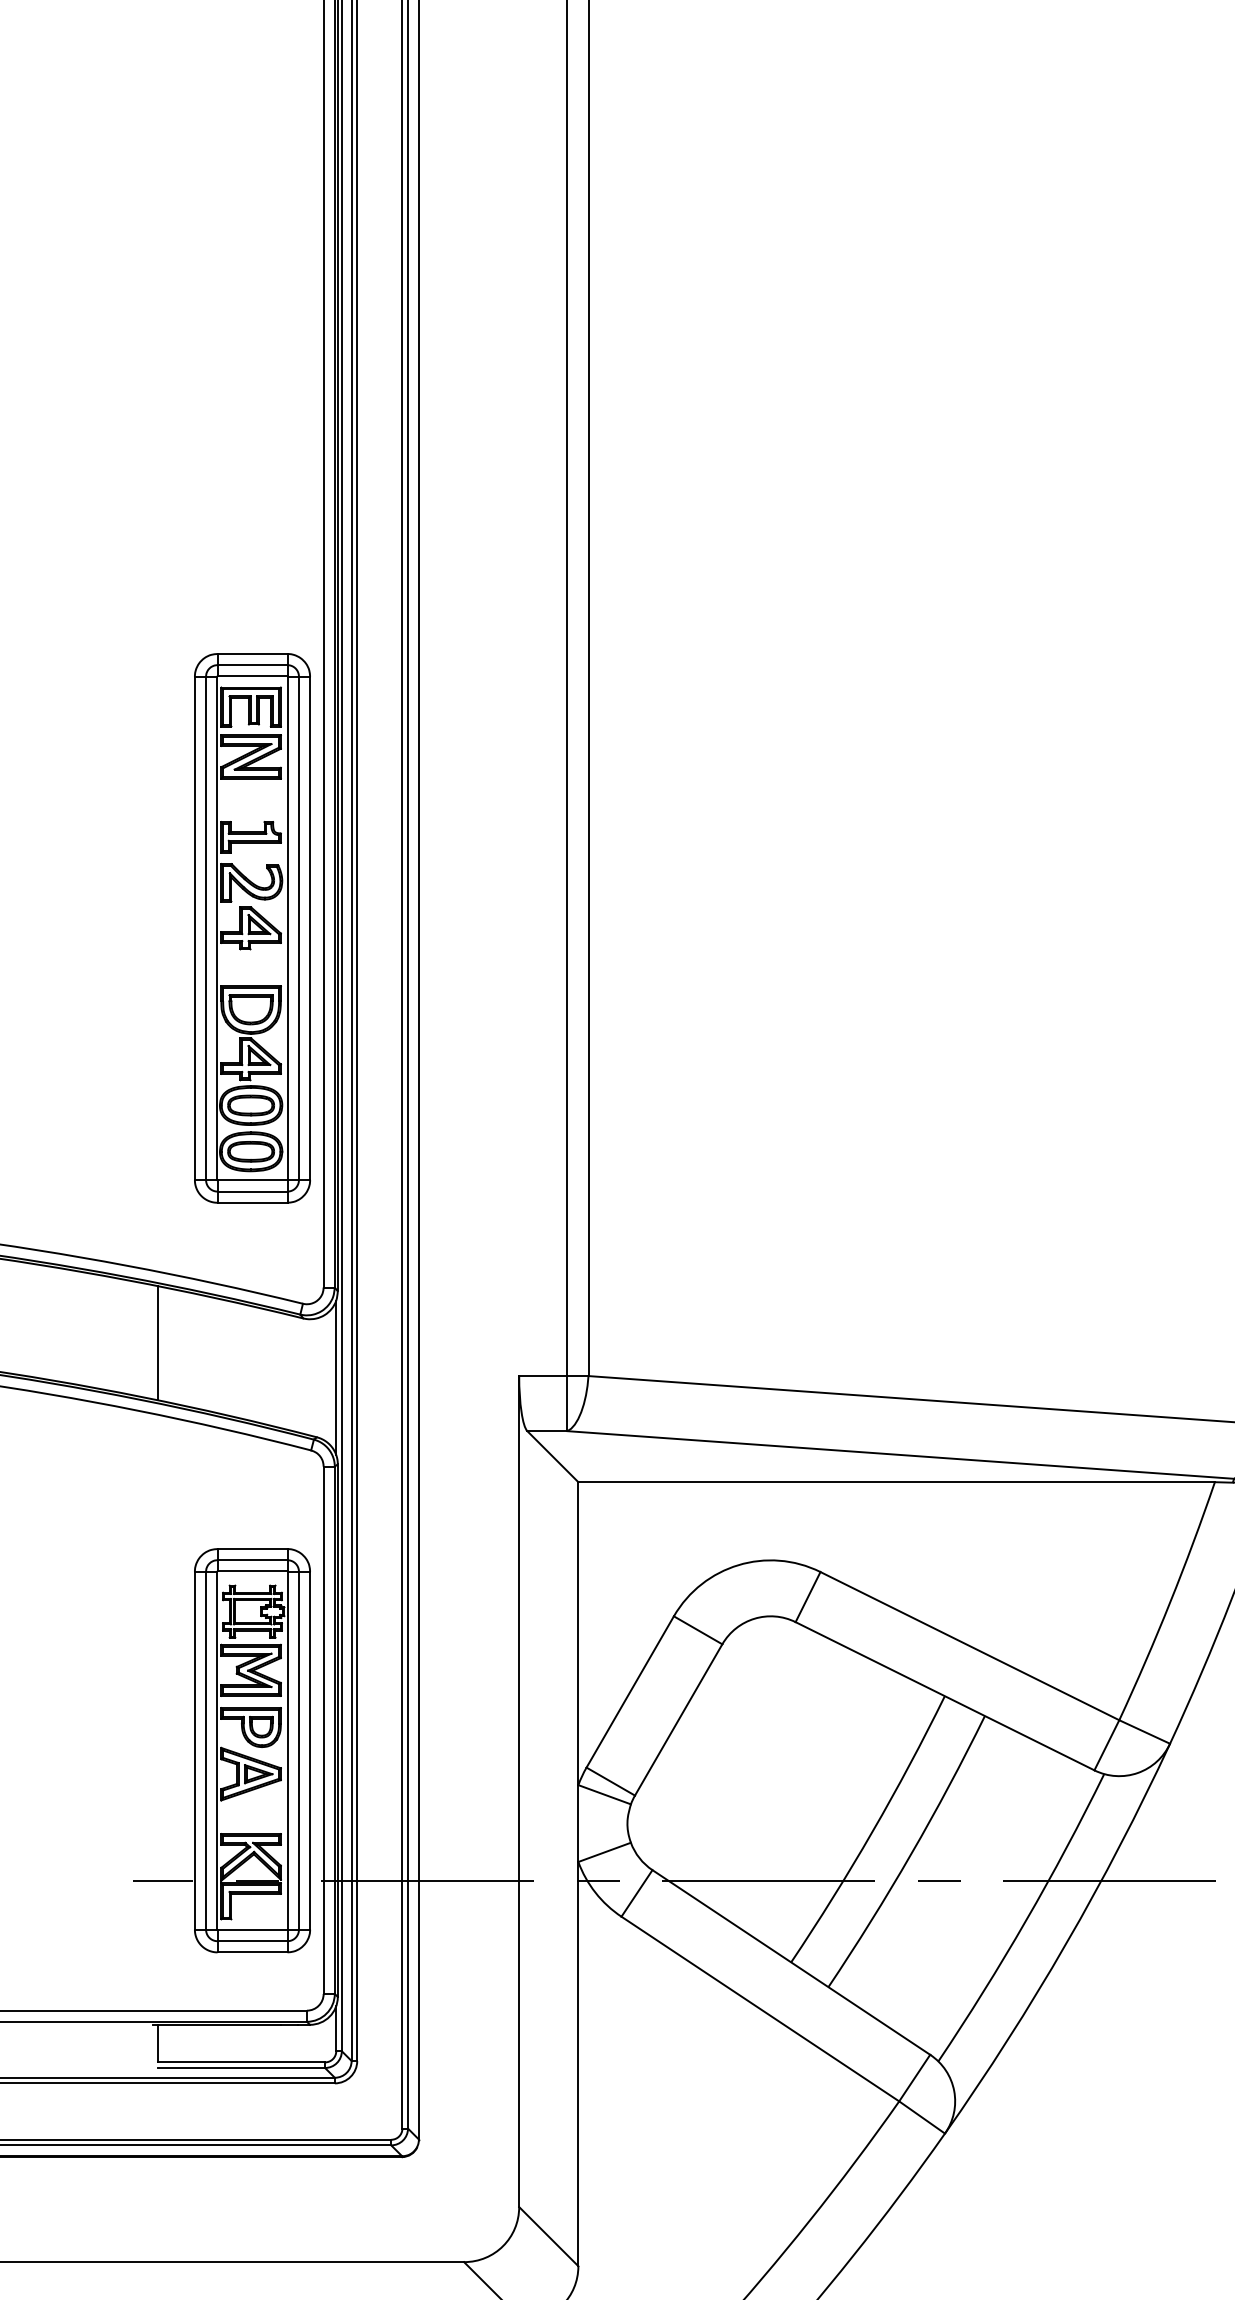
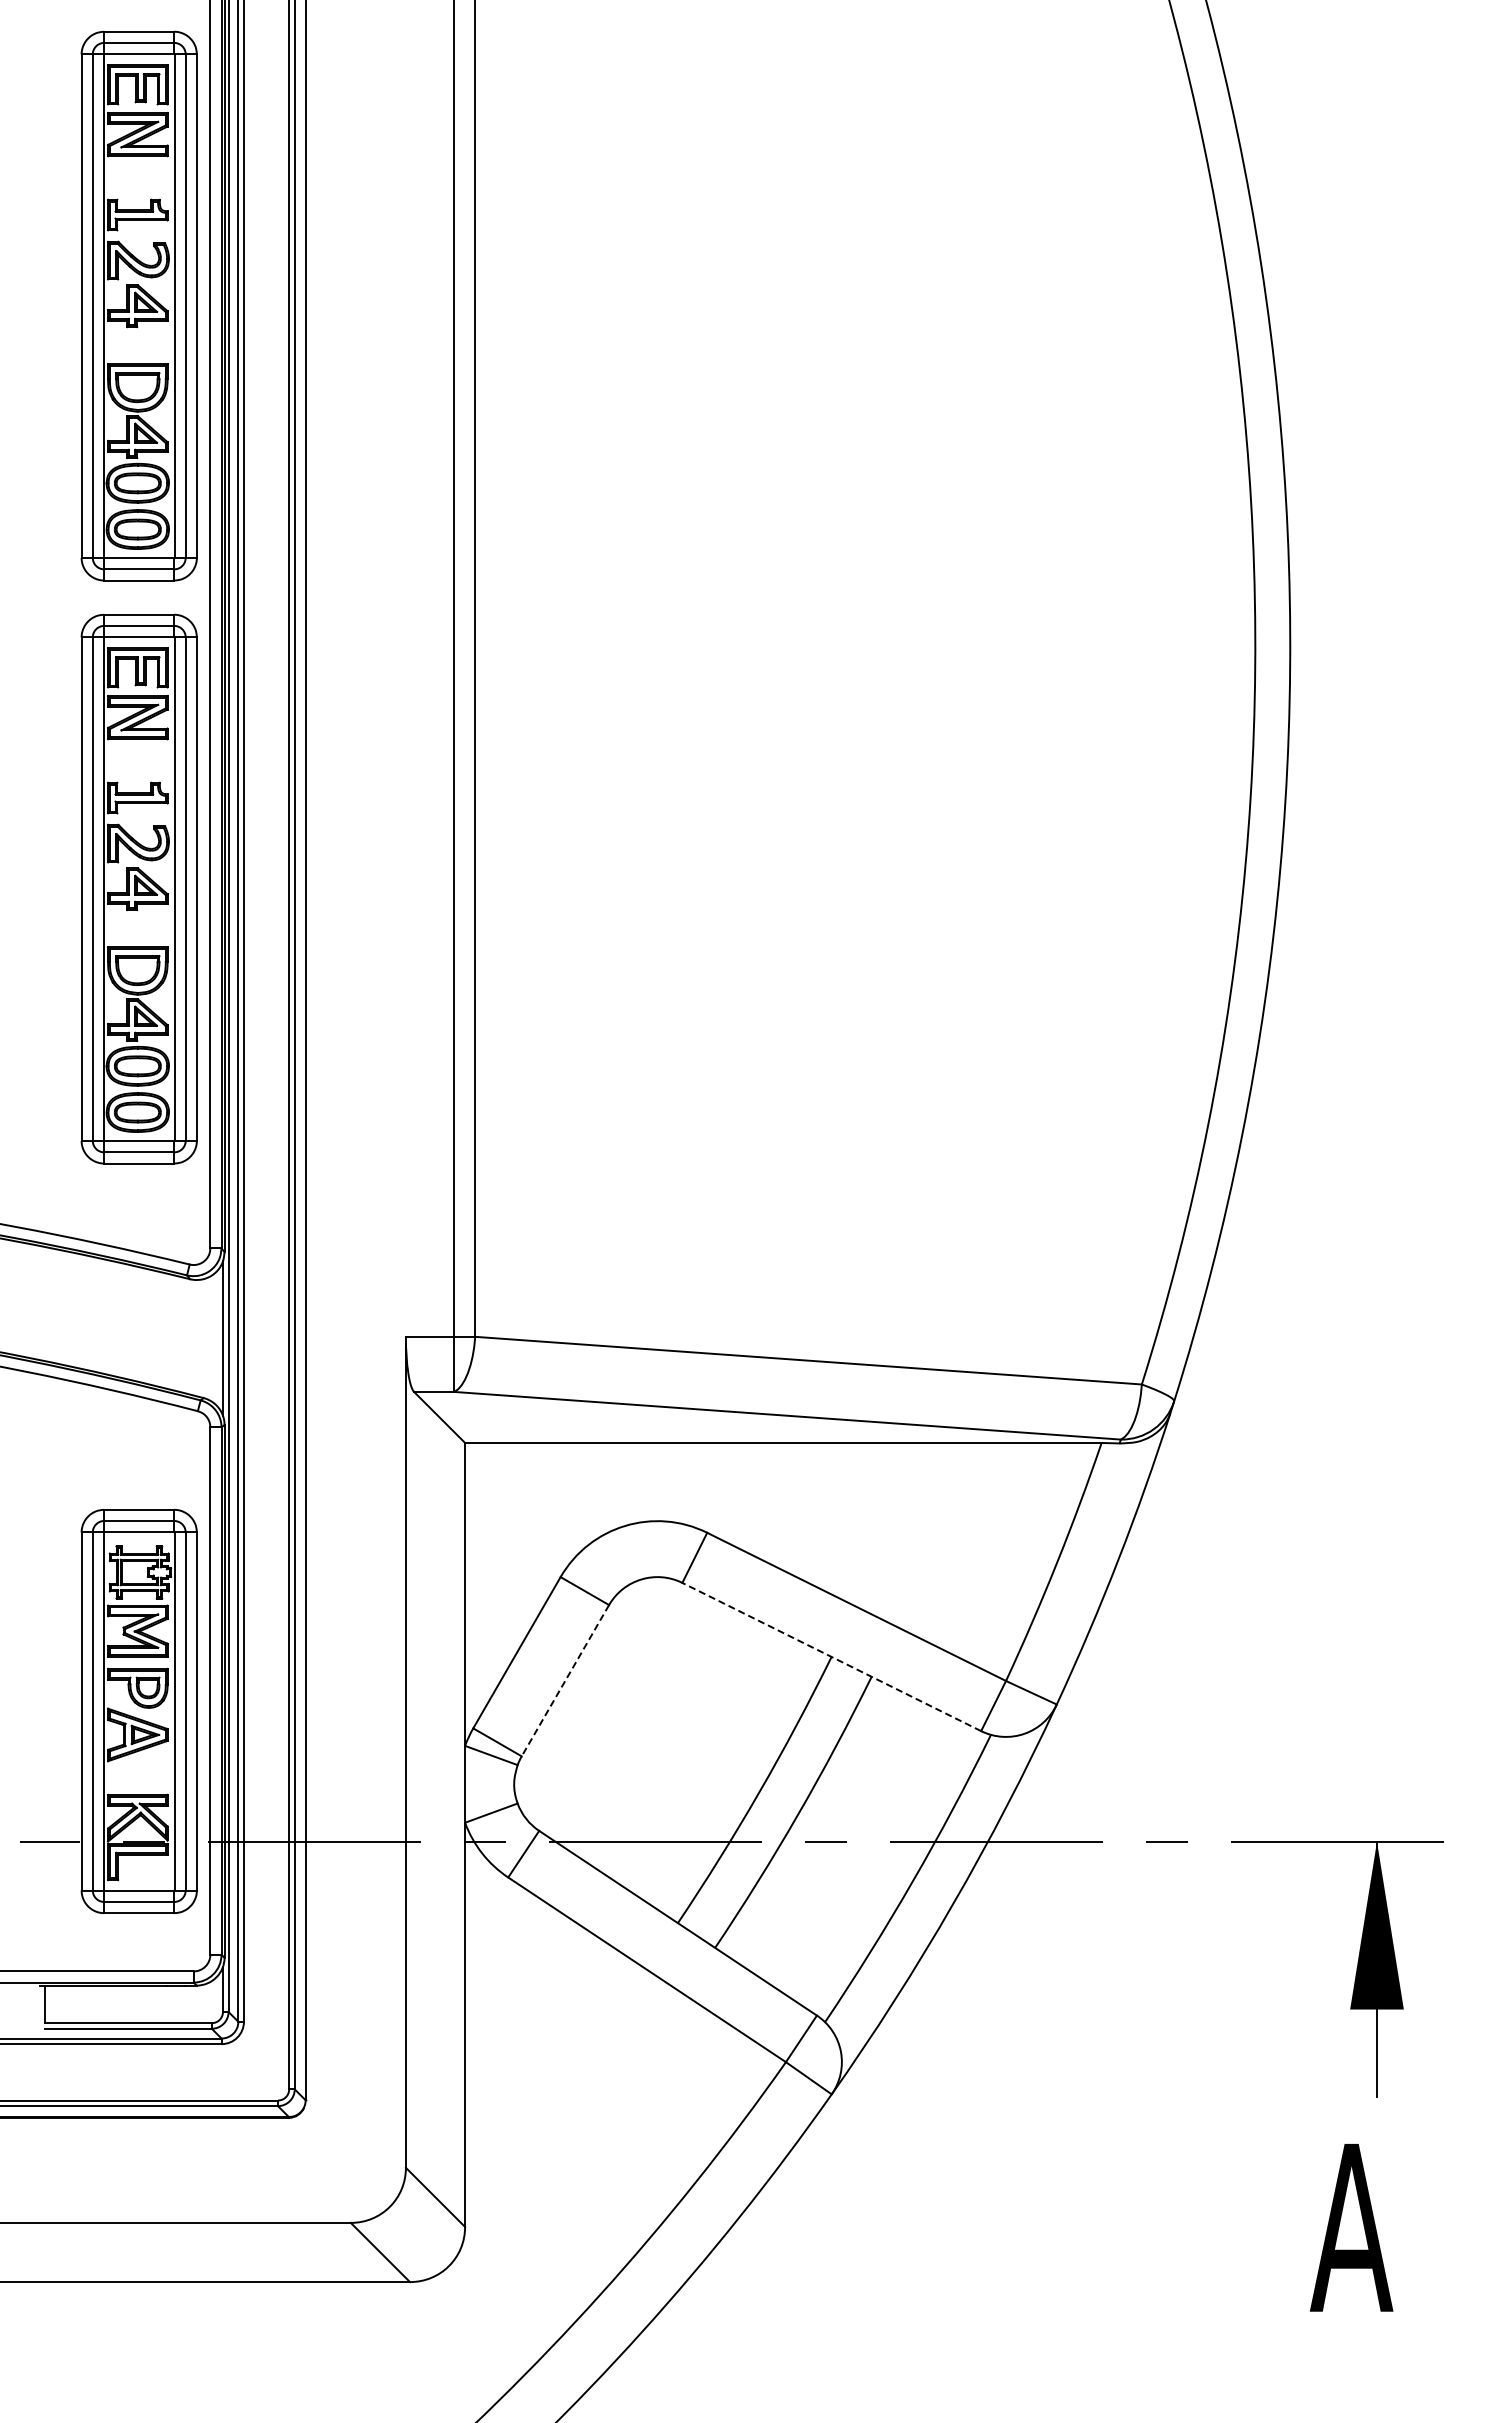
part: (251, 344) -> (138, 305), added
line: (157, 1342) -> (44, 1303), removed
line: (944, 1696) -> (831, 1657), solid -> dashed
line: (678, 1720) -> (565, 1681), solid -> dashed

